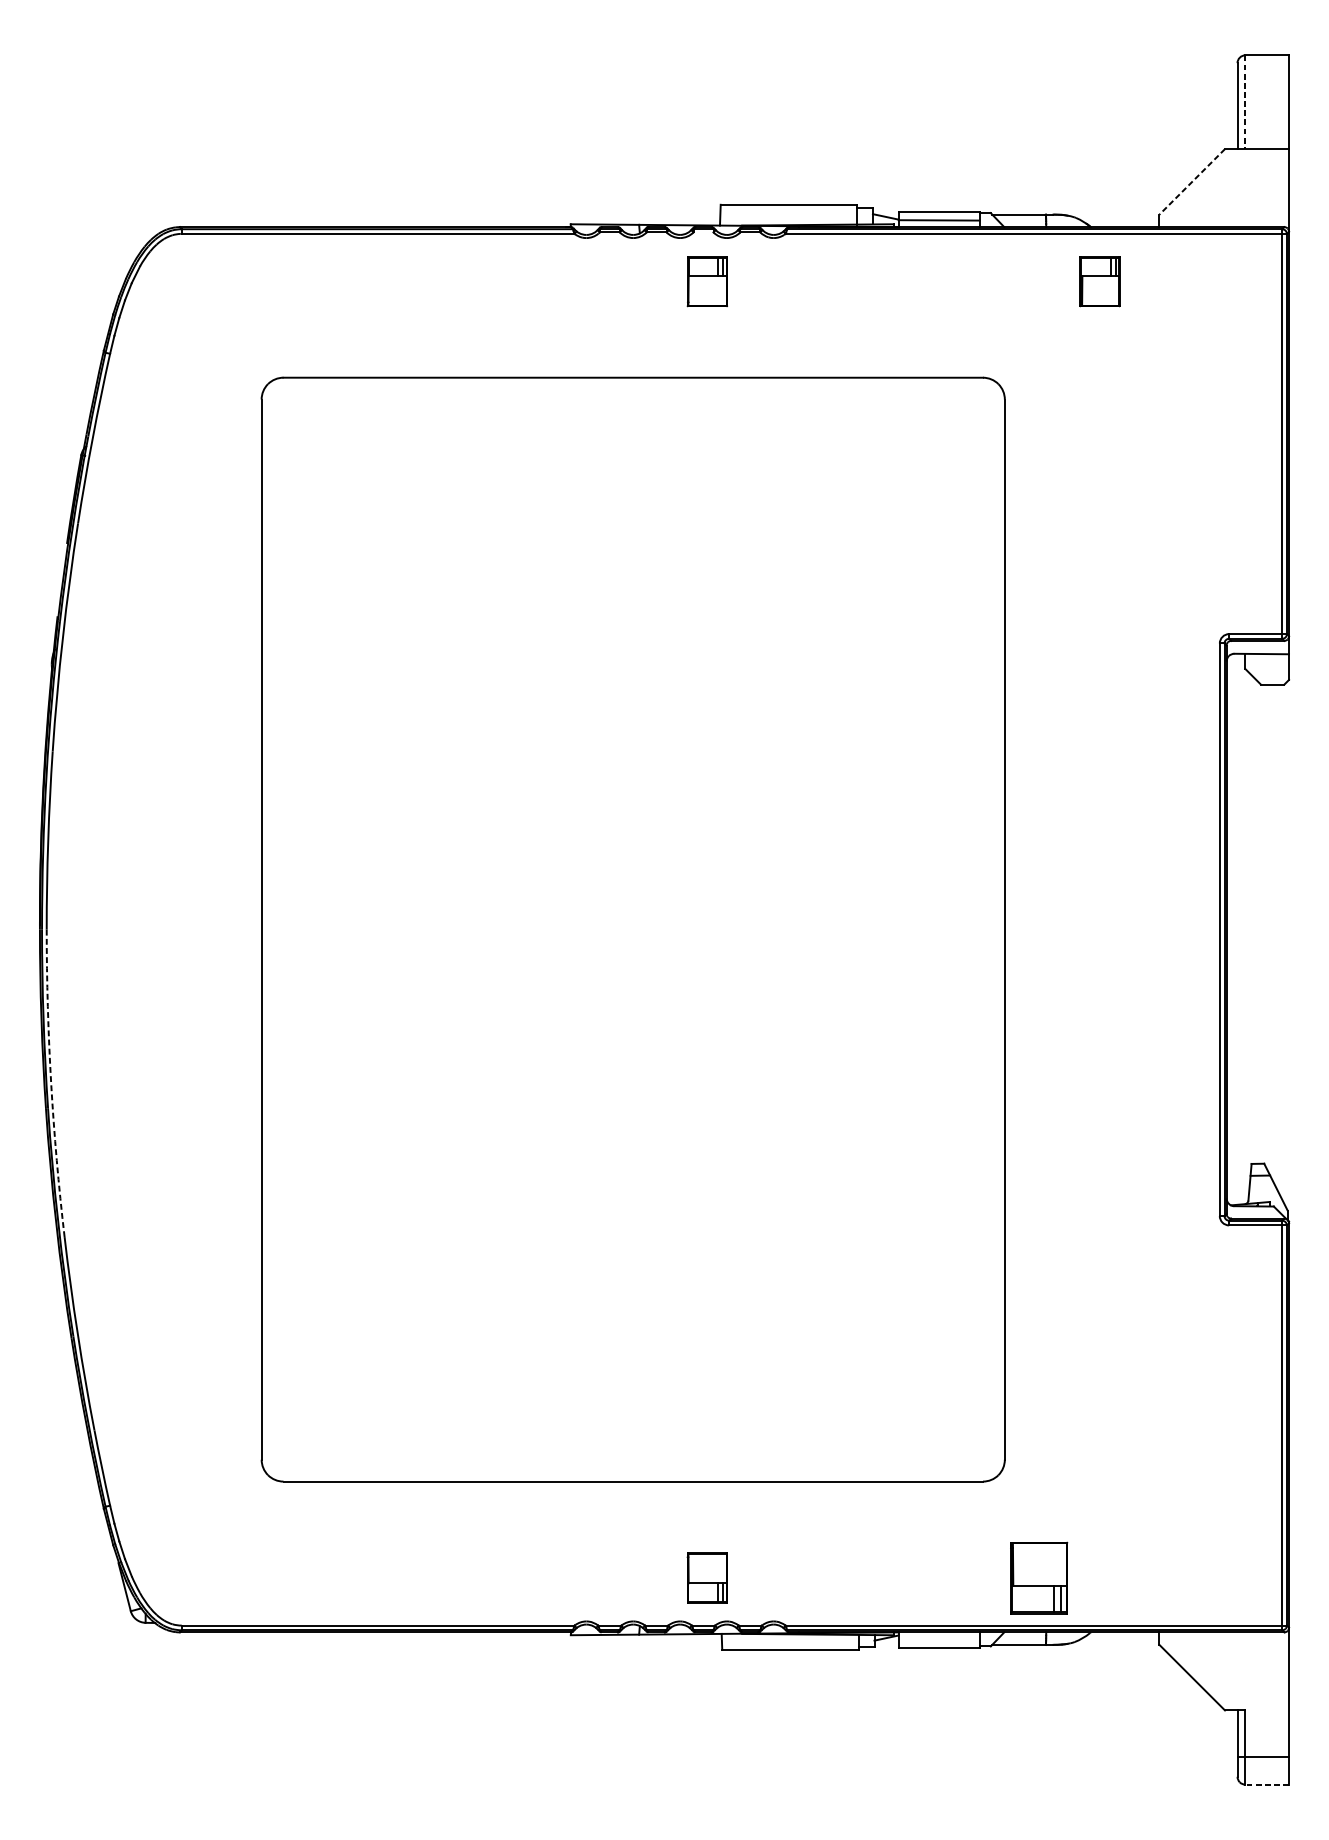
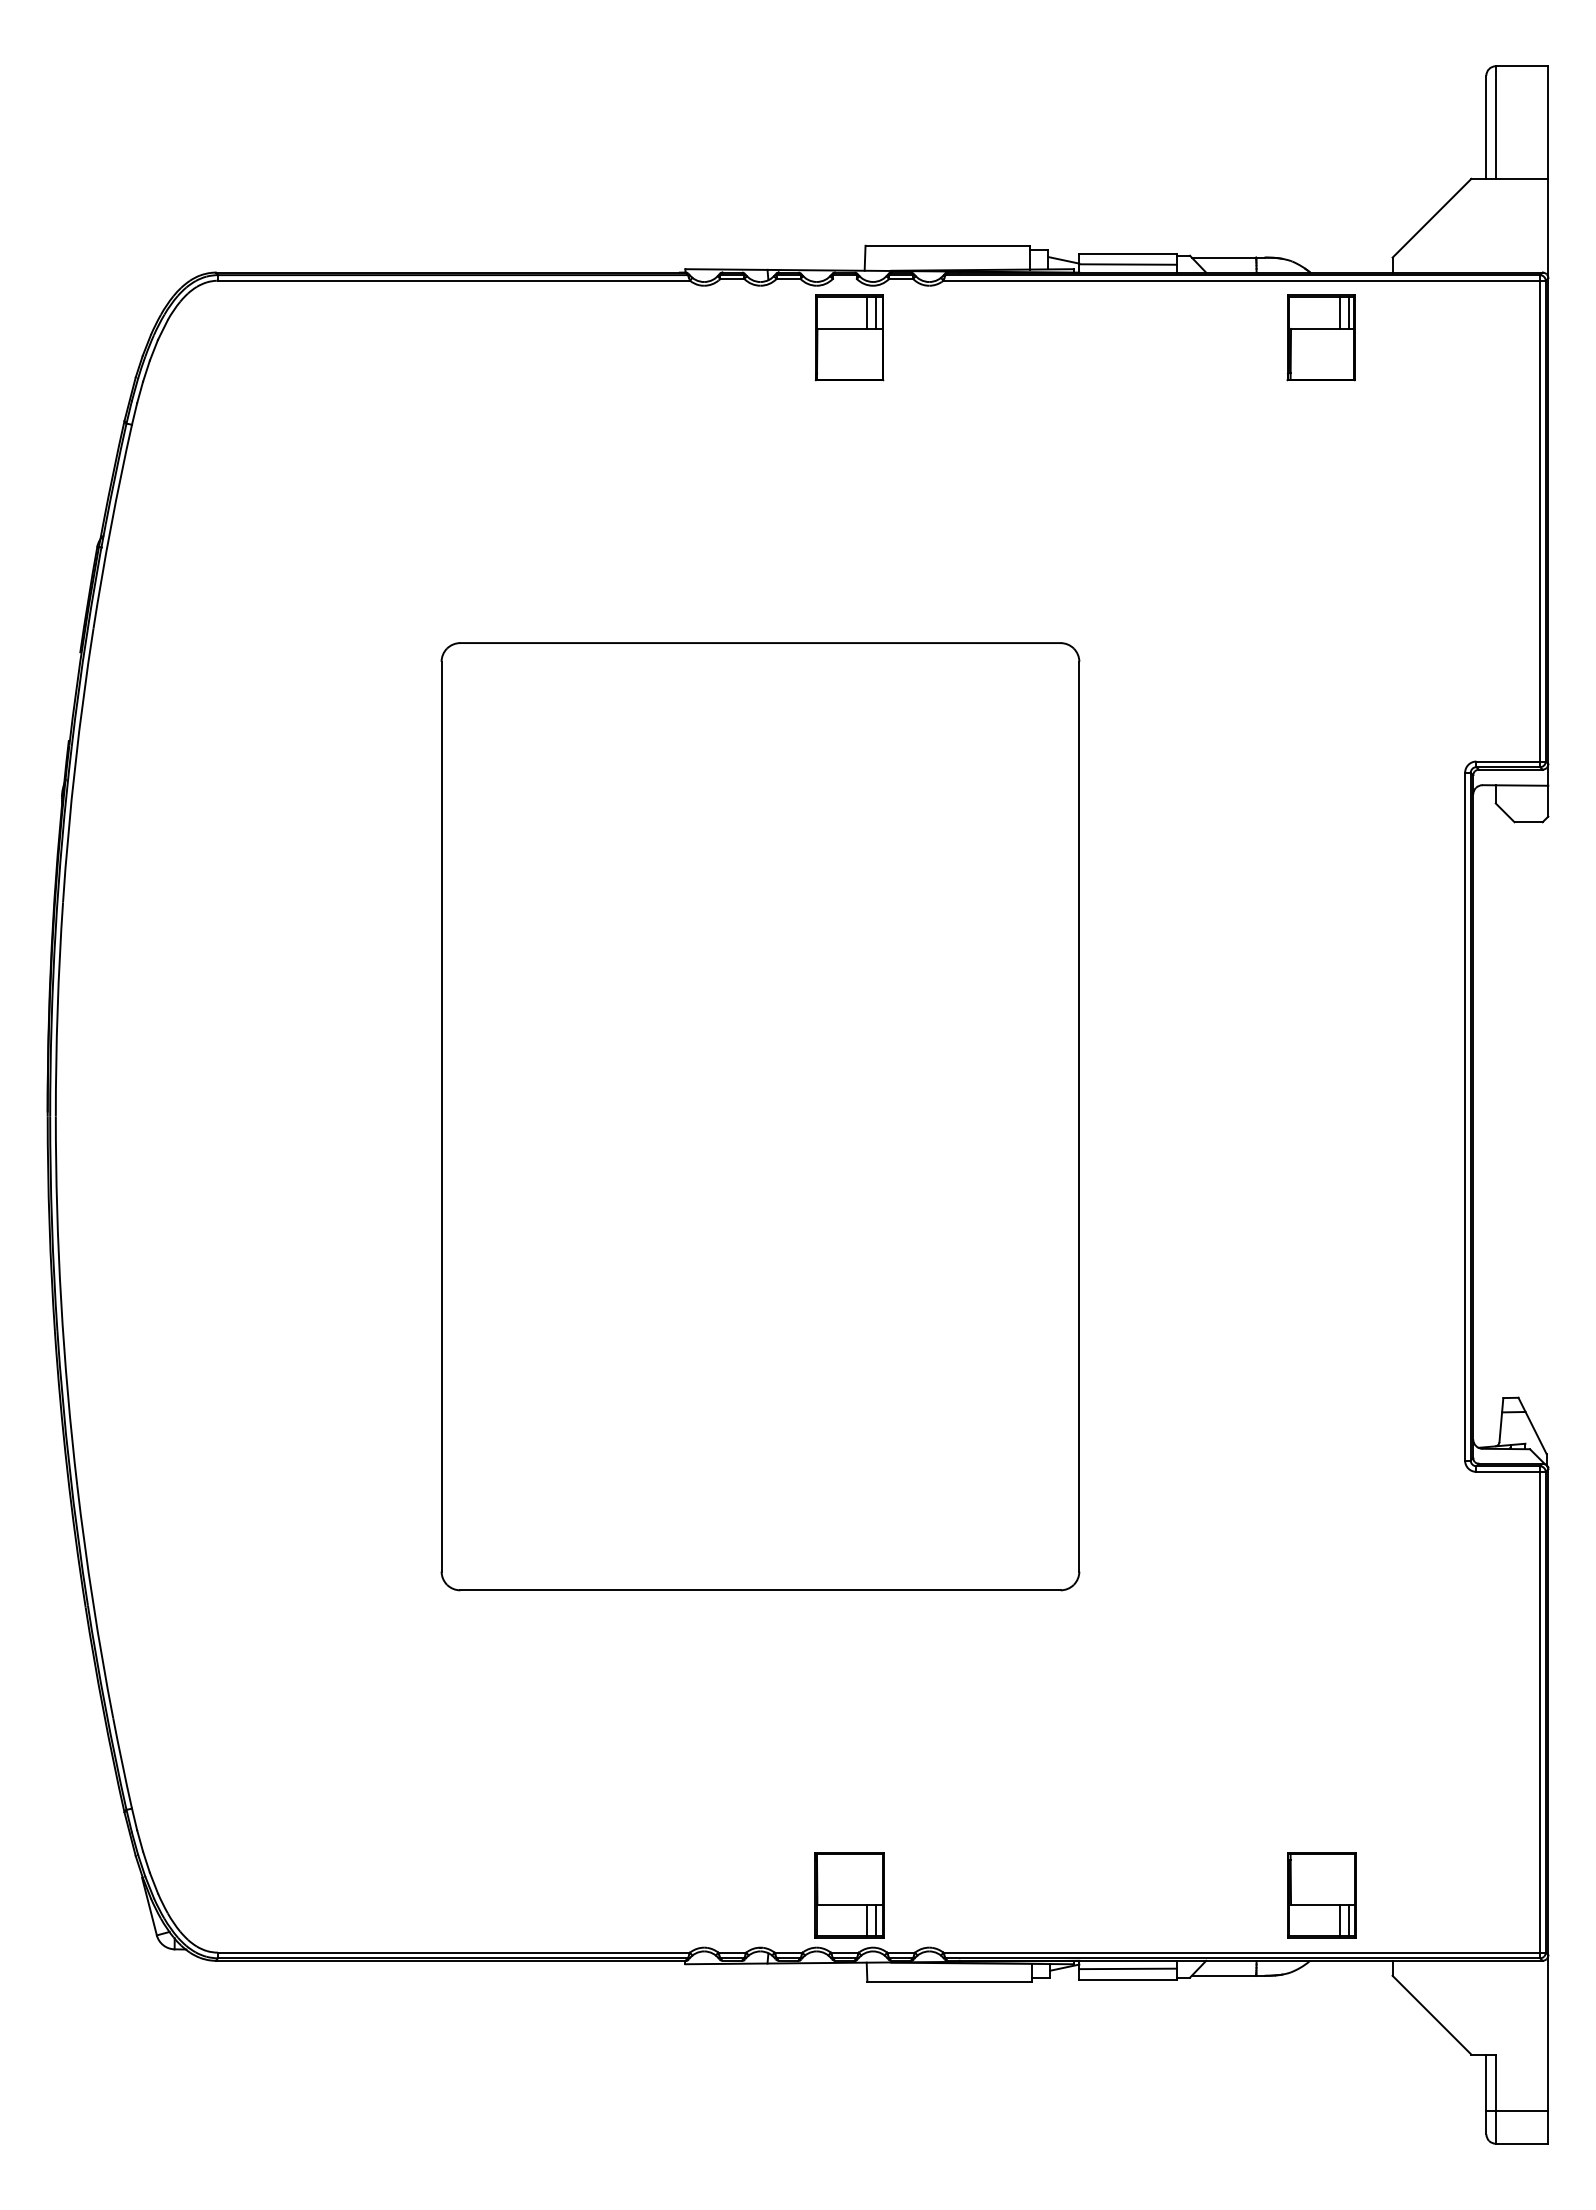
line: (1245, 102) -> (1495, 123), dashed -> solid
line: (1192, 182) -> (1432, 218), dashed -> solid
part: (707, 281) -> (849, 337), size x1.43
part: (1099, 281) -> (1320, 337), size x1.43
part: (633, 929) -> (760, 1116), size x0.71
arc: (51, 1083) -> (61, 1301), dashed -> solid
part: (707, 1578) -> (849, 1895), size x1.43
part: (1038, 1578) -> (1321, 1895), moved
line: (938, 1638) -> (1127, 1968), added
line: (1266, 1784) -> (1521, 2143), dashed -> solid

